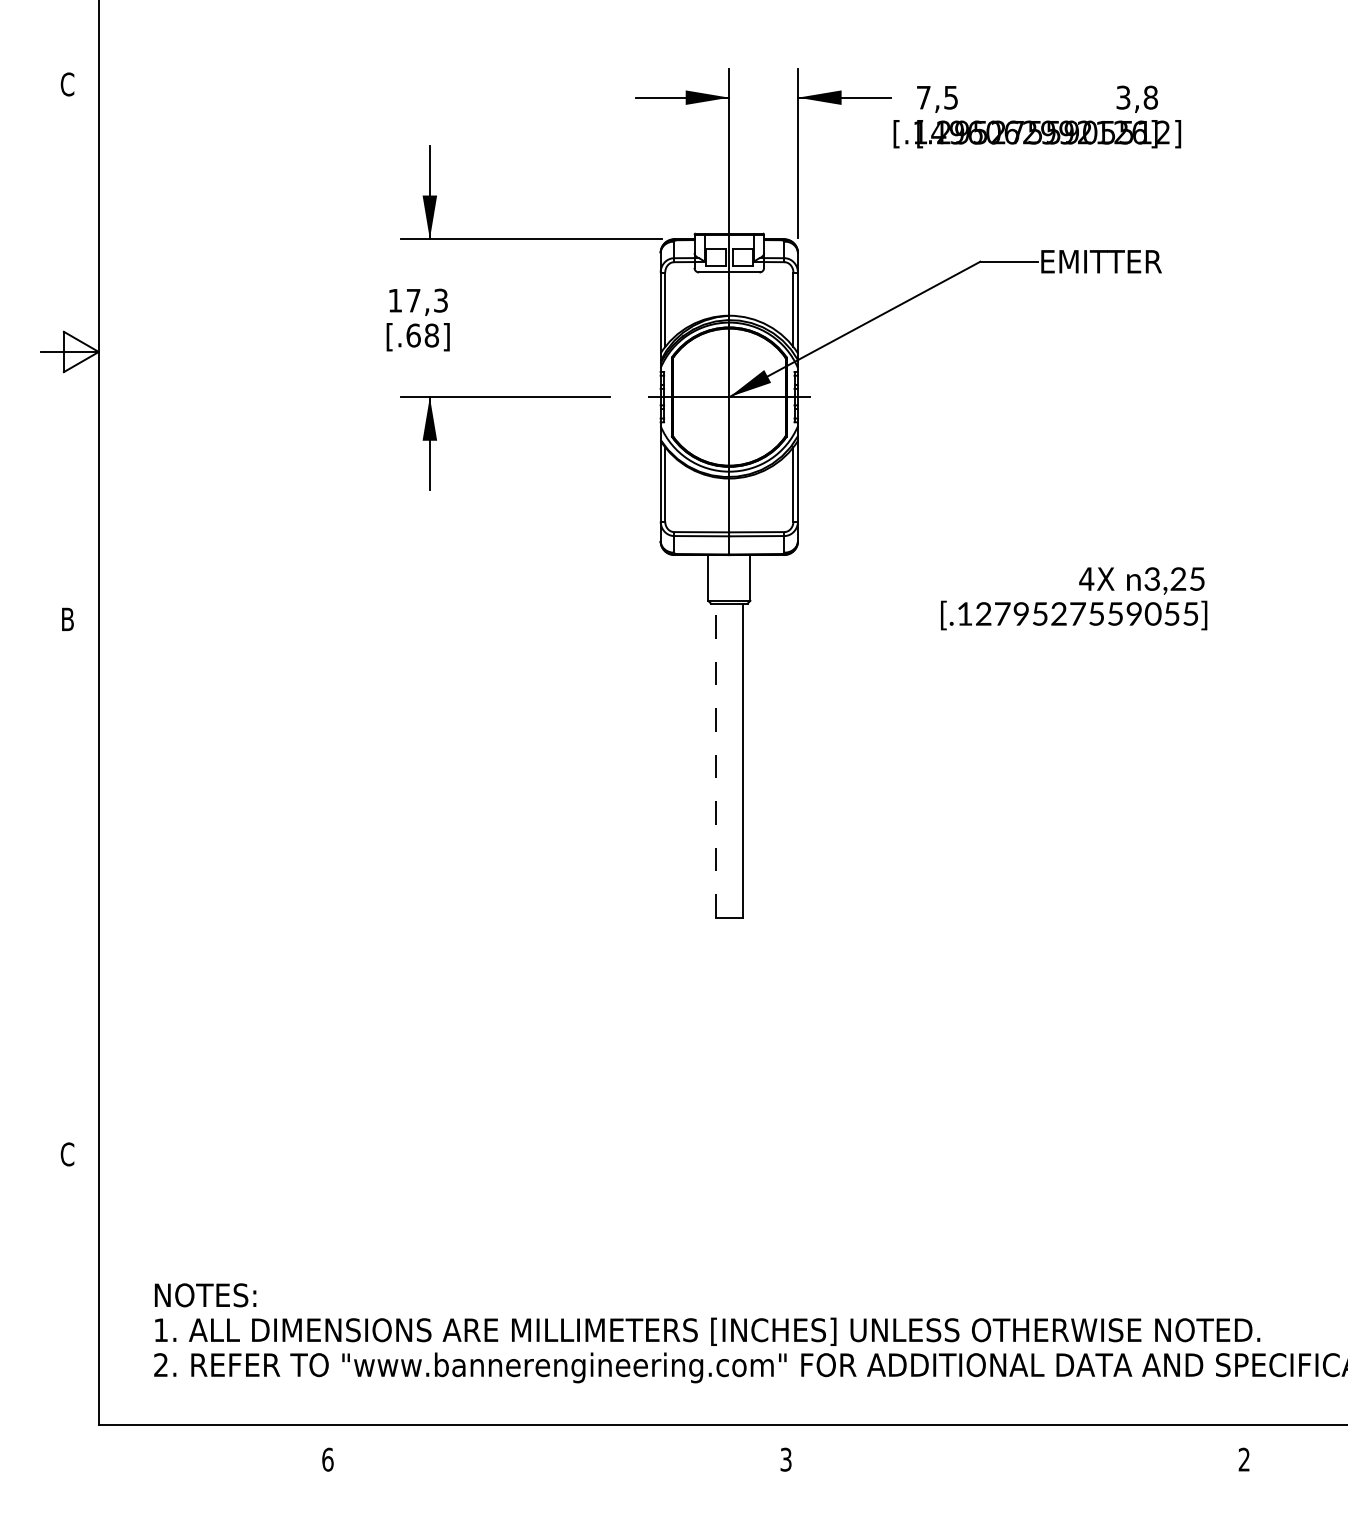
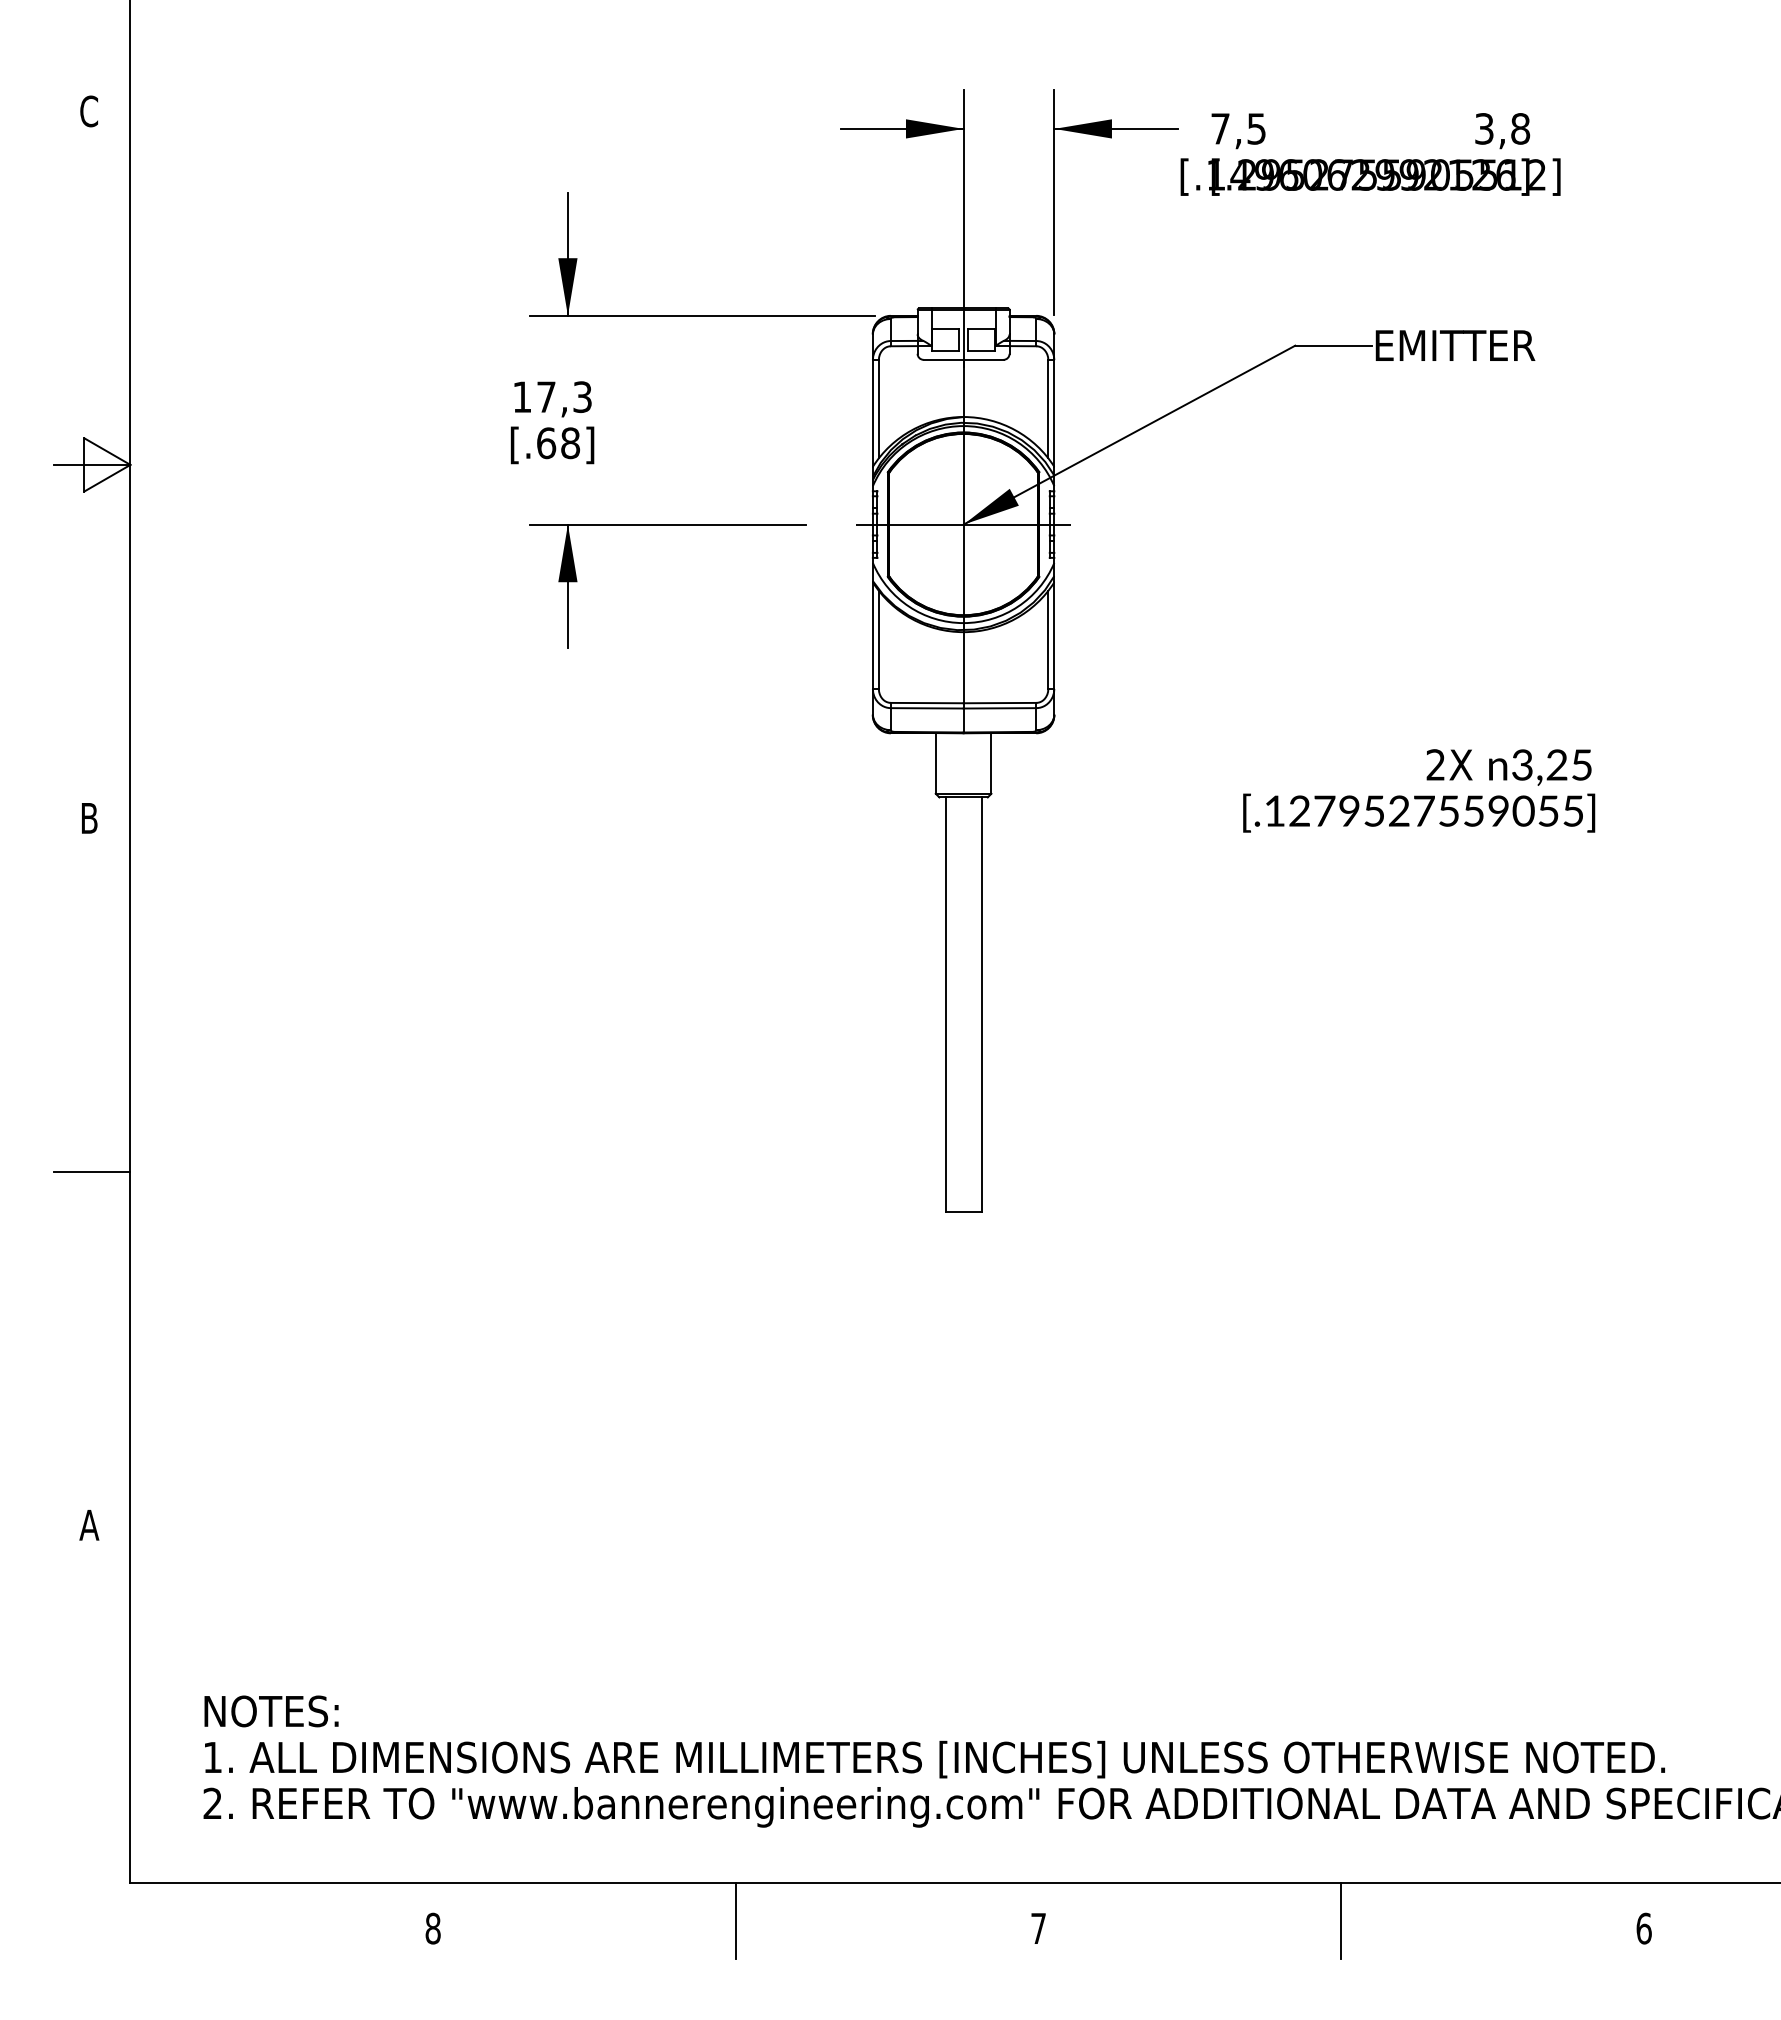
text: (1086, 578) -> (1435, 764), 4X -> 2X
line: (715, 760) -> (945, 1004), dashed -> solid
line: (69, 886) -> (91, 1171), added
text: (67, 1154) -> (89, 1525), C -> A
line: (556, 1453) -> (735, 1920), added
line: (1015, 1453) -> (1341, 1920), added
text: (327, 1459) -> (432, 1928), 6 -> 8
text: (786, 1459) -> (1038, 1928), 3 -> 7
text: (1243, 1459) -> (1643, 1928), 2 -> 6

